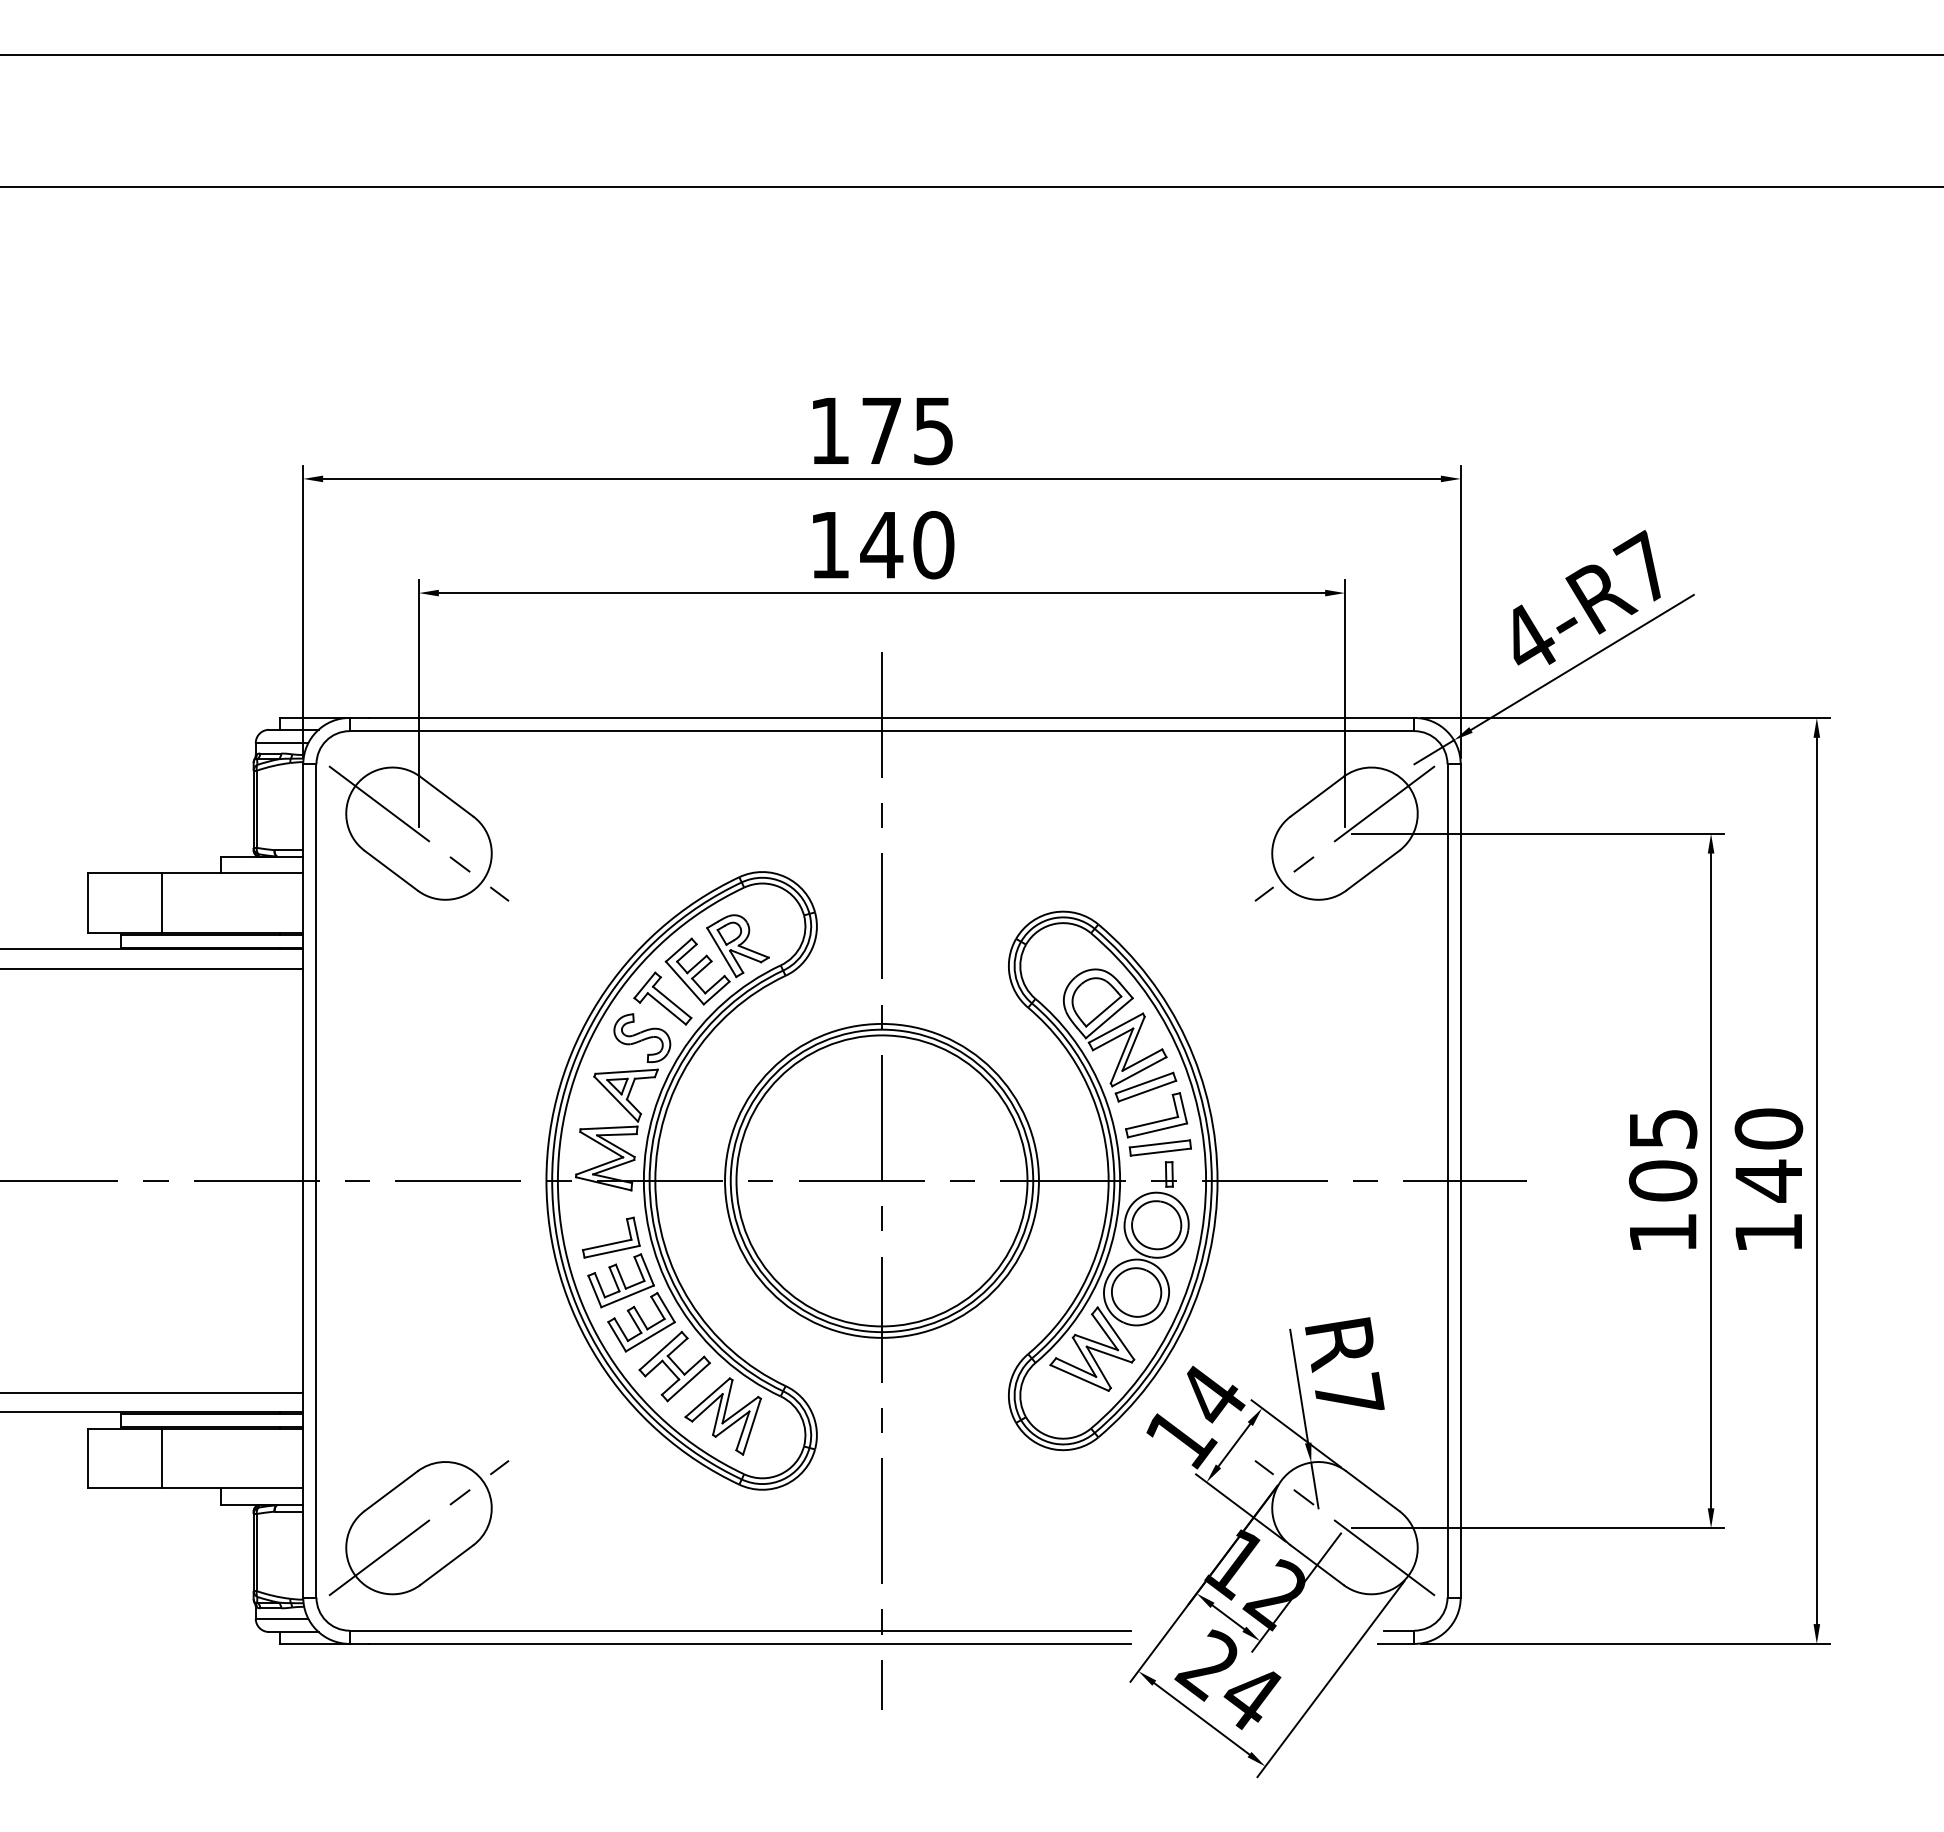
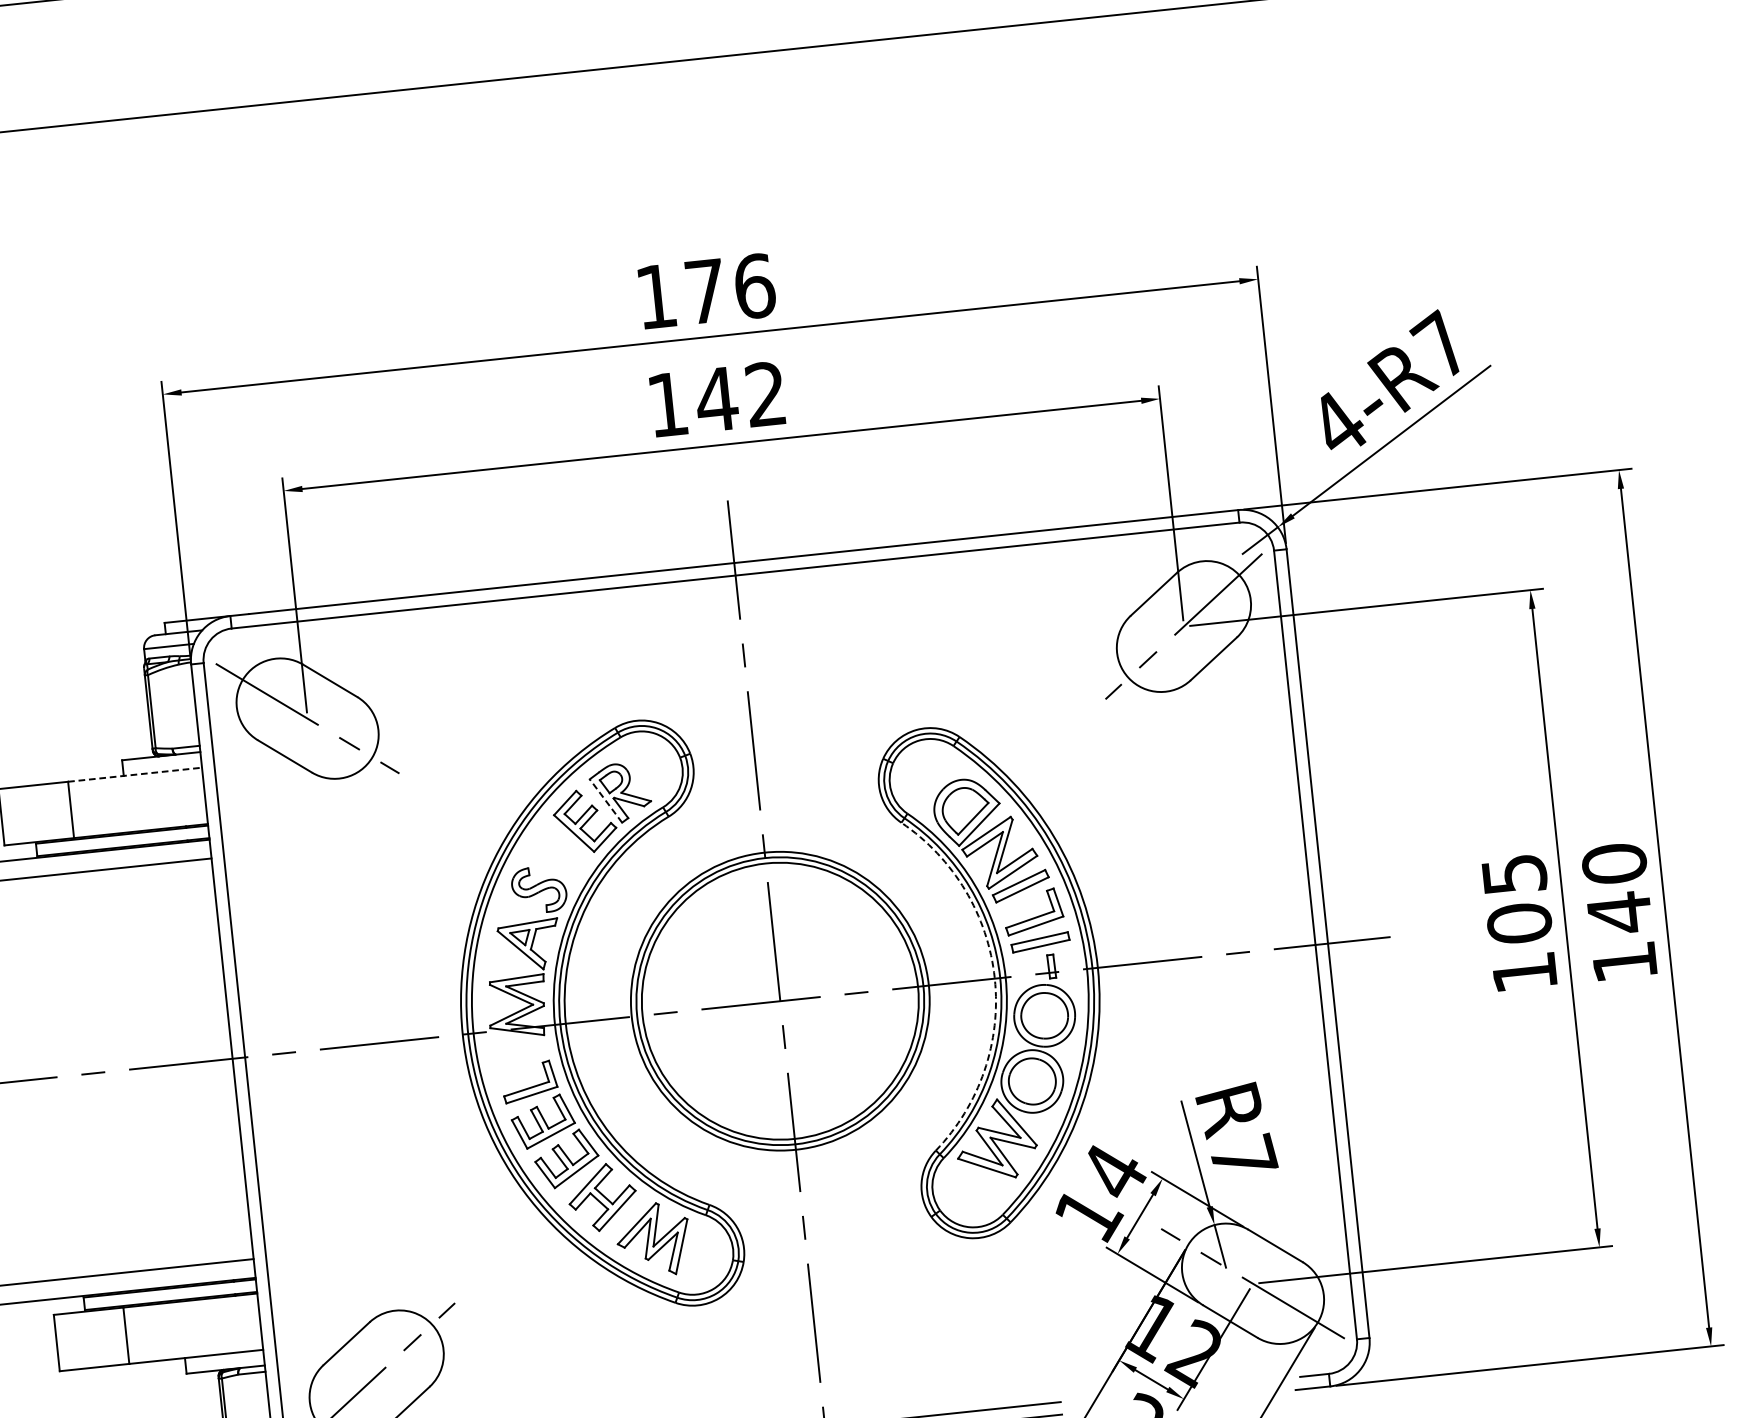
text: (933, 430) -> (754, 285), 175 -> 176
text: (933, 544) -> (765, 393), 140 -> 142
line: (232, 873) -> (135, 774), solid -> dashed
line: (721, 952) -> (605, 801), solid -> dashed
part: (662, 998) -> (554, 850), removed
arc: (1108, 1180) -> (994, 978), solid -> dashed

